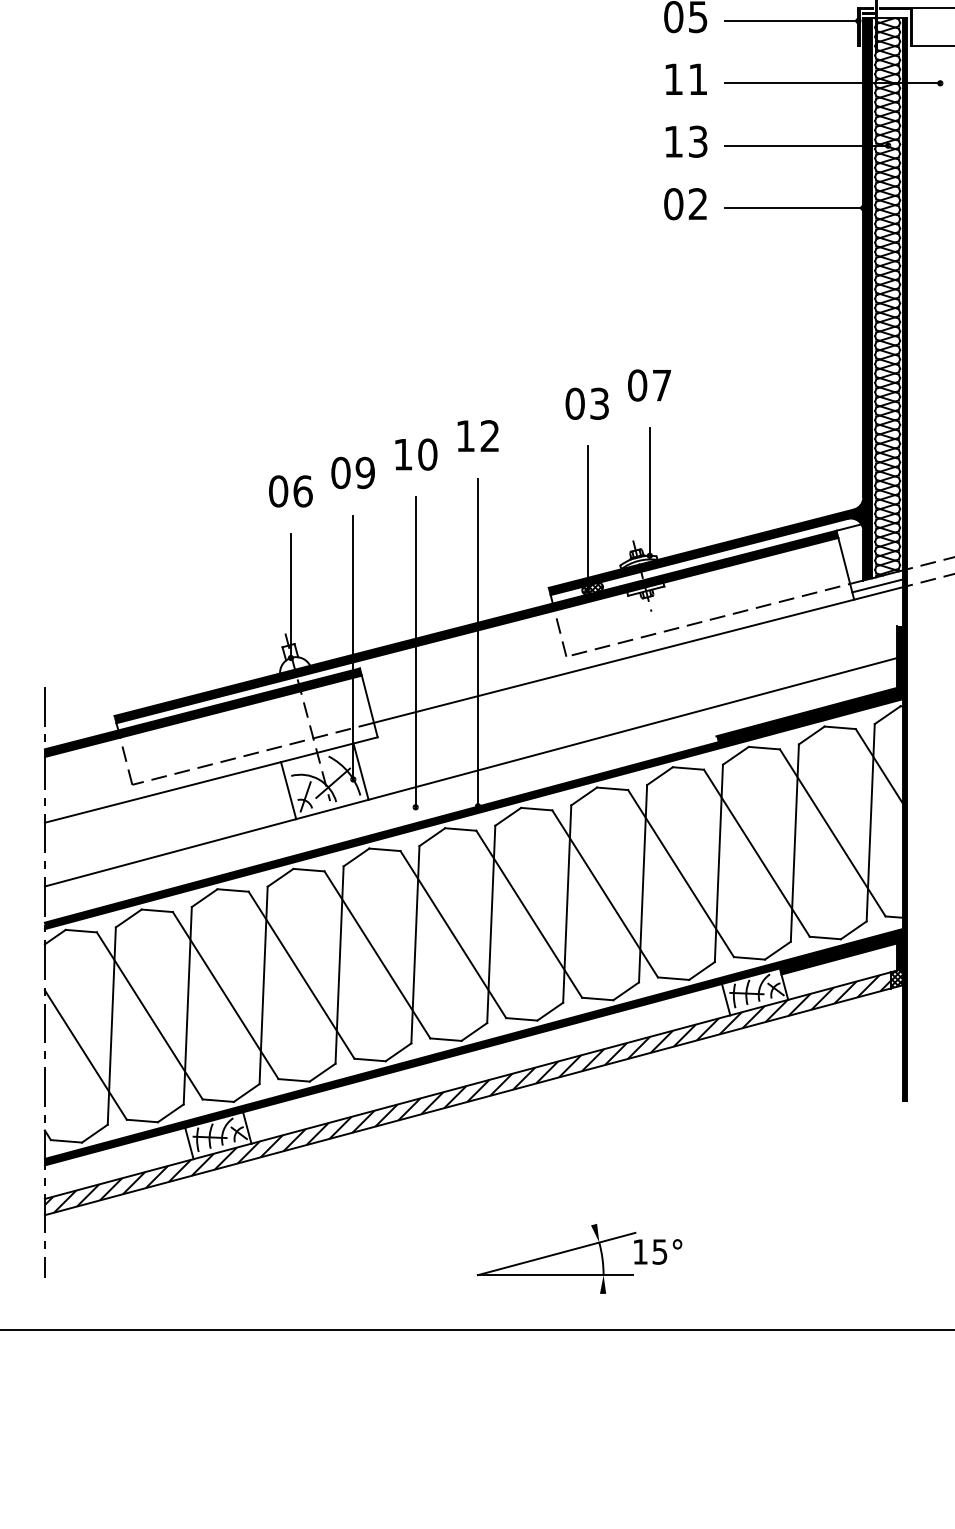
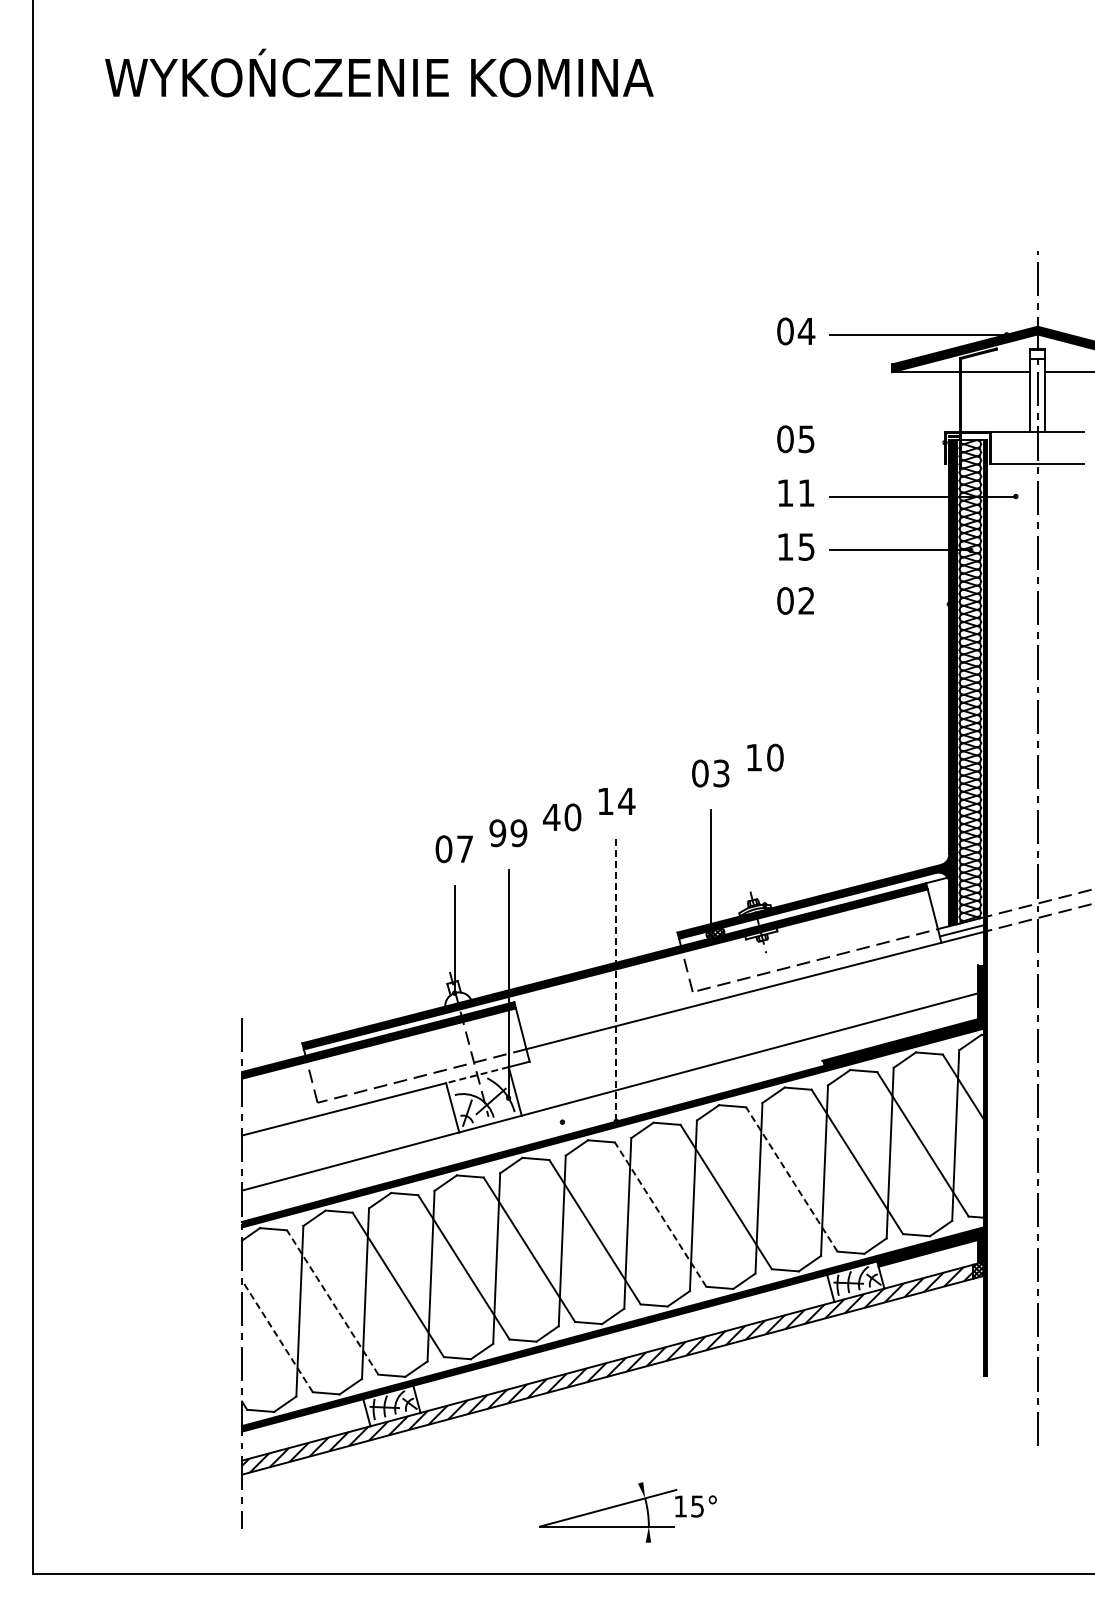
line: (791, 20) -> (887, 442), removed
text: (698, 141) -> (806, 546), 13 -> 15
line: (794, 208) -> (889, 604), removed
text: (649, 385) -> (764, 757), 07 -> 10
text: (489, 435) -> (626, 800), 12 -> 14
text: (402, 454) -> (551, 817), 10 -> 40
text: (340, 473) -> (497, 833), 09 -> 99
text: (303, 491) -> (465, 849), 06 -> 07
line: (649, 491) -> (764, 849), removed
line: (478, 642) -> (616, 979), solid -> dashed
line: (415, 652) -> (562, 988), removed
line: (316, 753) -> (476, 1075), solid -> dashed
line: (680, 873) -> (791, 1179), solid -> dashed
line: (529, 914) -> (660, 1214), solid -> dashed
line: (149, 1015) -> (332, 1302), solid -> dashed
line: (85, 1054) -> (277, 1335), solid -> dashed
part: (578, 1258) -> (627, 1512), moved

